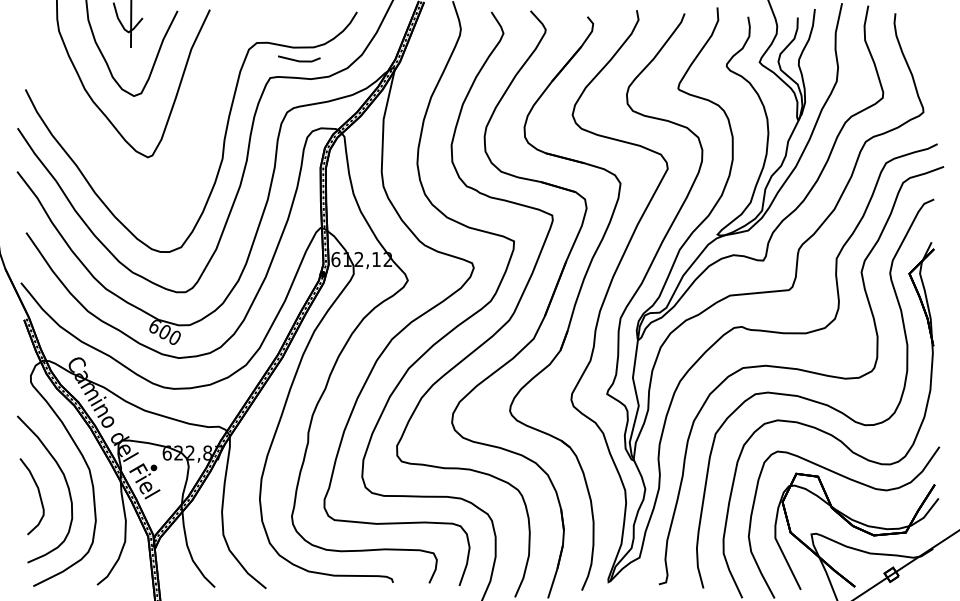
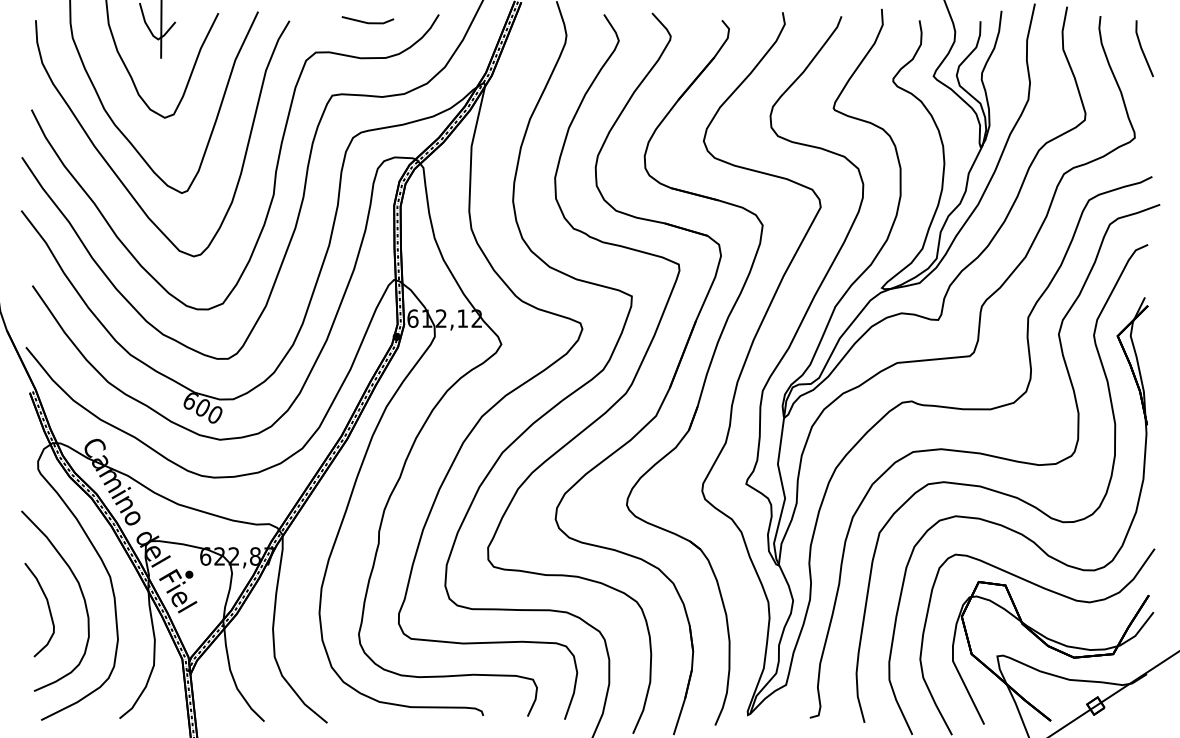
line: (929, 39) -> (1142, 48), added
line: (298, 60) -> (366, 21), moved
curve: (94, 141) -> (116, 173), added

